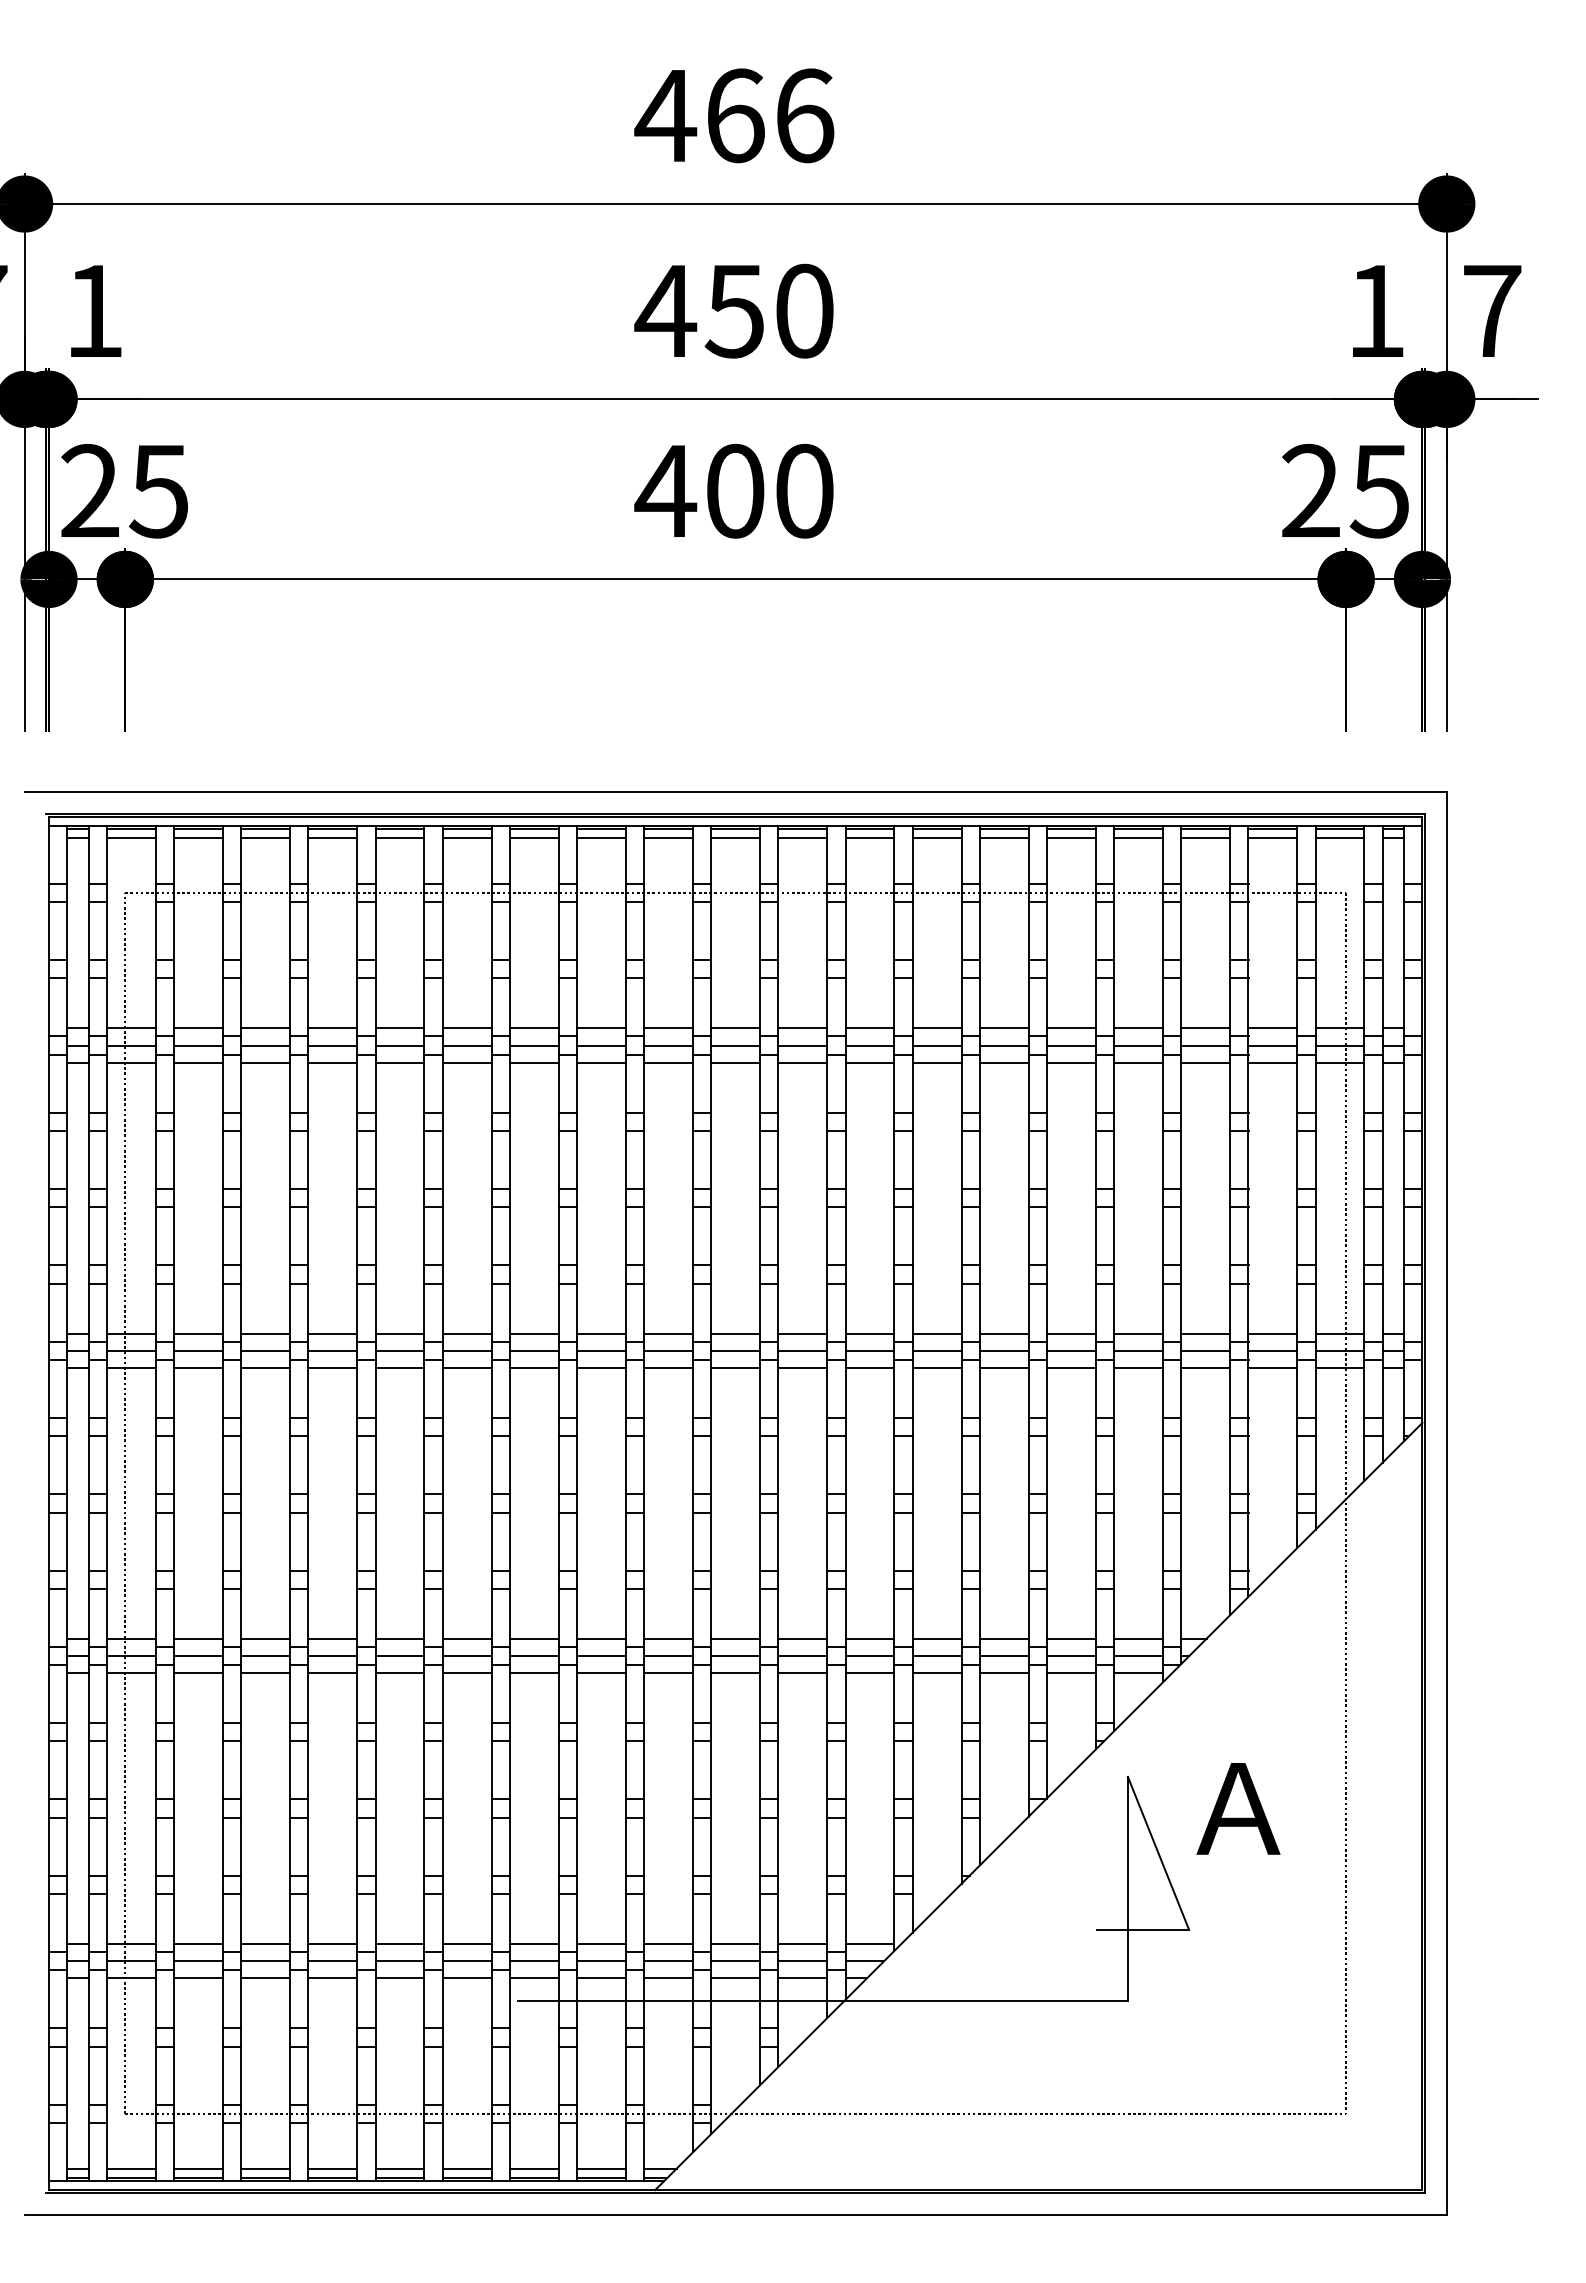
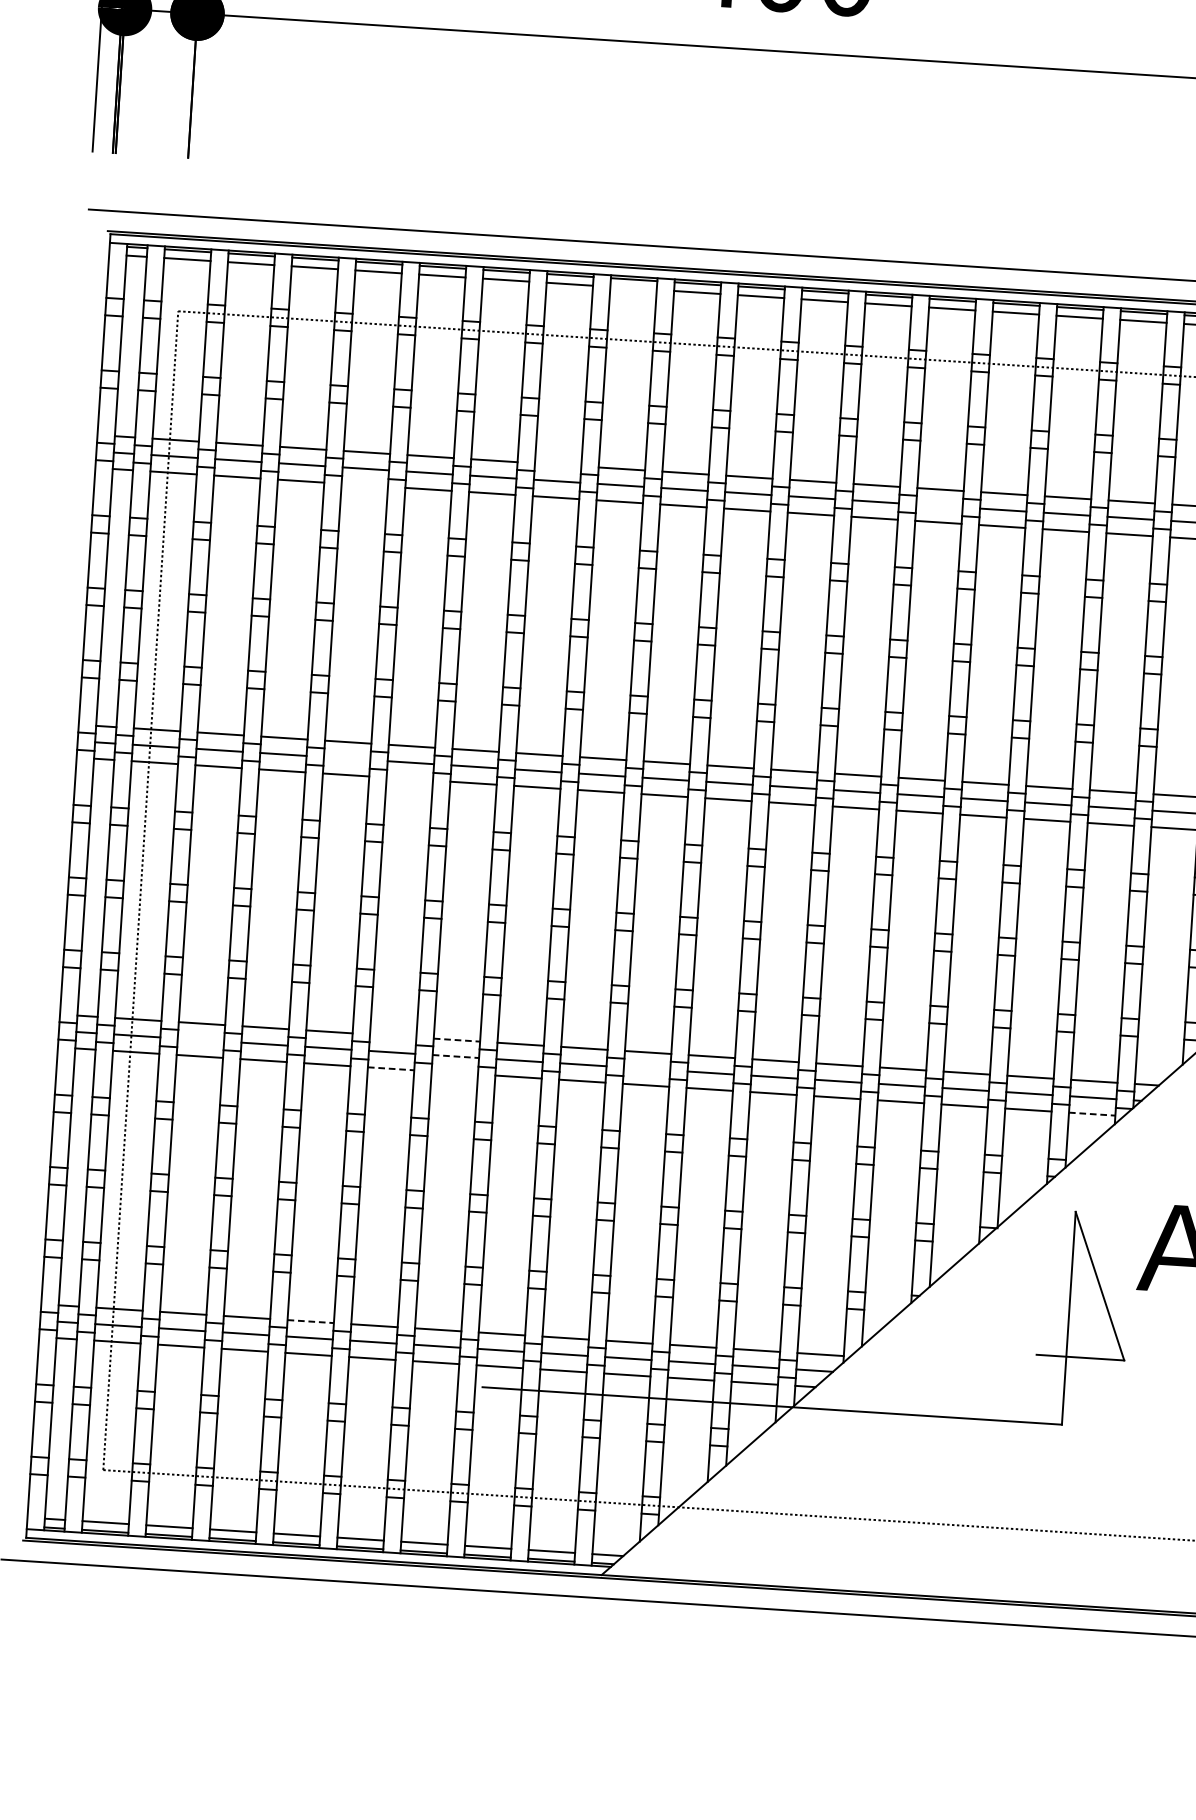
line: (601, 838) -> (633, 288), removed
line: (533, 1028) -> (557, 464), removed
line: (936, 1045) -> (938, 505), removed
line: (332, 1062) -> (364, 484), removed
line: (332, 1350) -> (346, 758), removed
line: (399, 1368) -> (409, 779), removed
line: (399, 1638) -> (392, 1035), removed
line: (467, 1638) -> (457, 1039), solid -> dashed
line: (198, 1655) -> (200, 1039), removed
line: (467, 1655) -> (456, 1056), solid -> dashed
line: (668, 1655) -> (647, 1068), removed
line: (400, 1673) -> (391, 1069), solid -> dashed
line: (466, 1673) -> (454, 1073), removed
line: (1139, 1673) -> (1093, 1114), solid -> dashed
line: (333, 1943) -> (311, 1321), solid -> dashed

